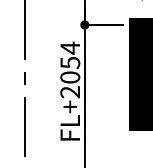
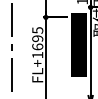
text: (69, 69) -> (37, 42), FL+2054 -> FL+1695

